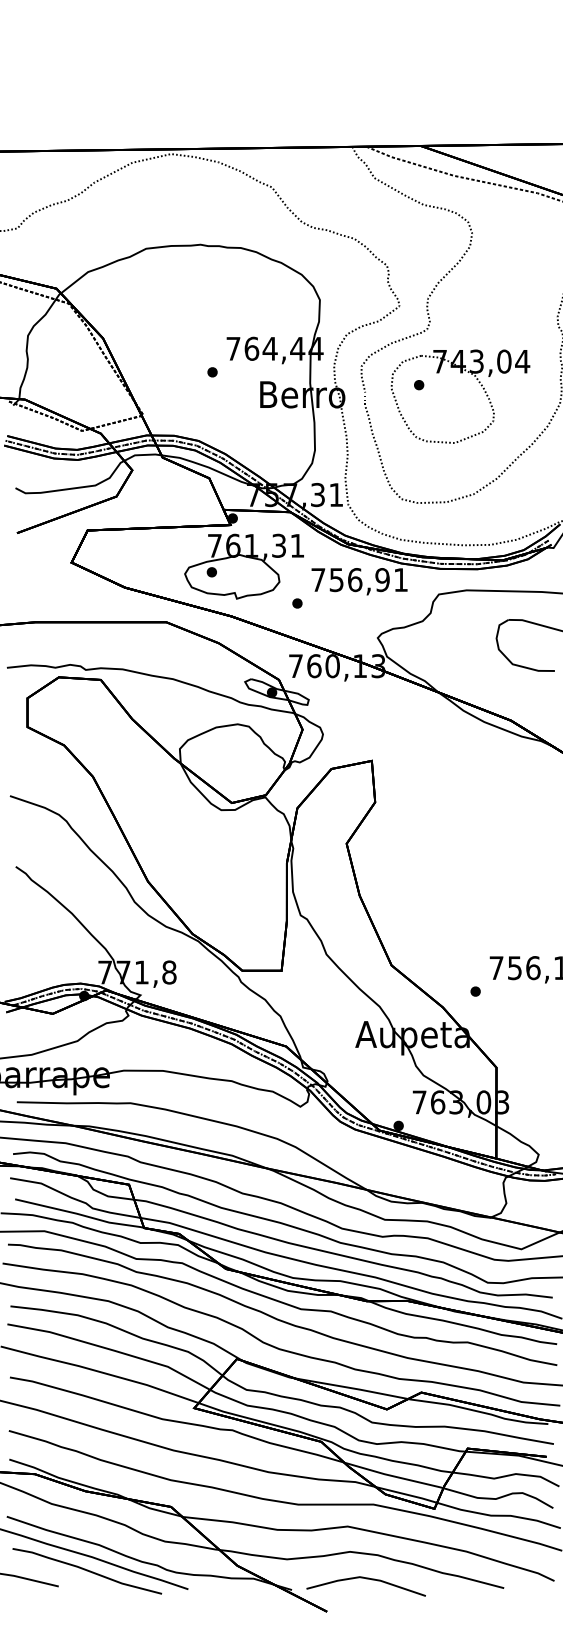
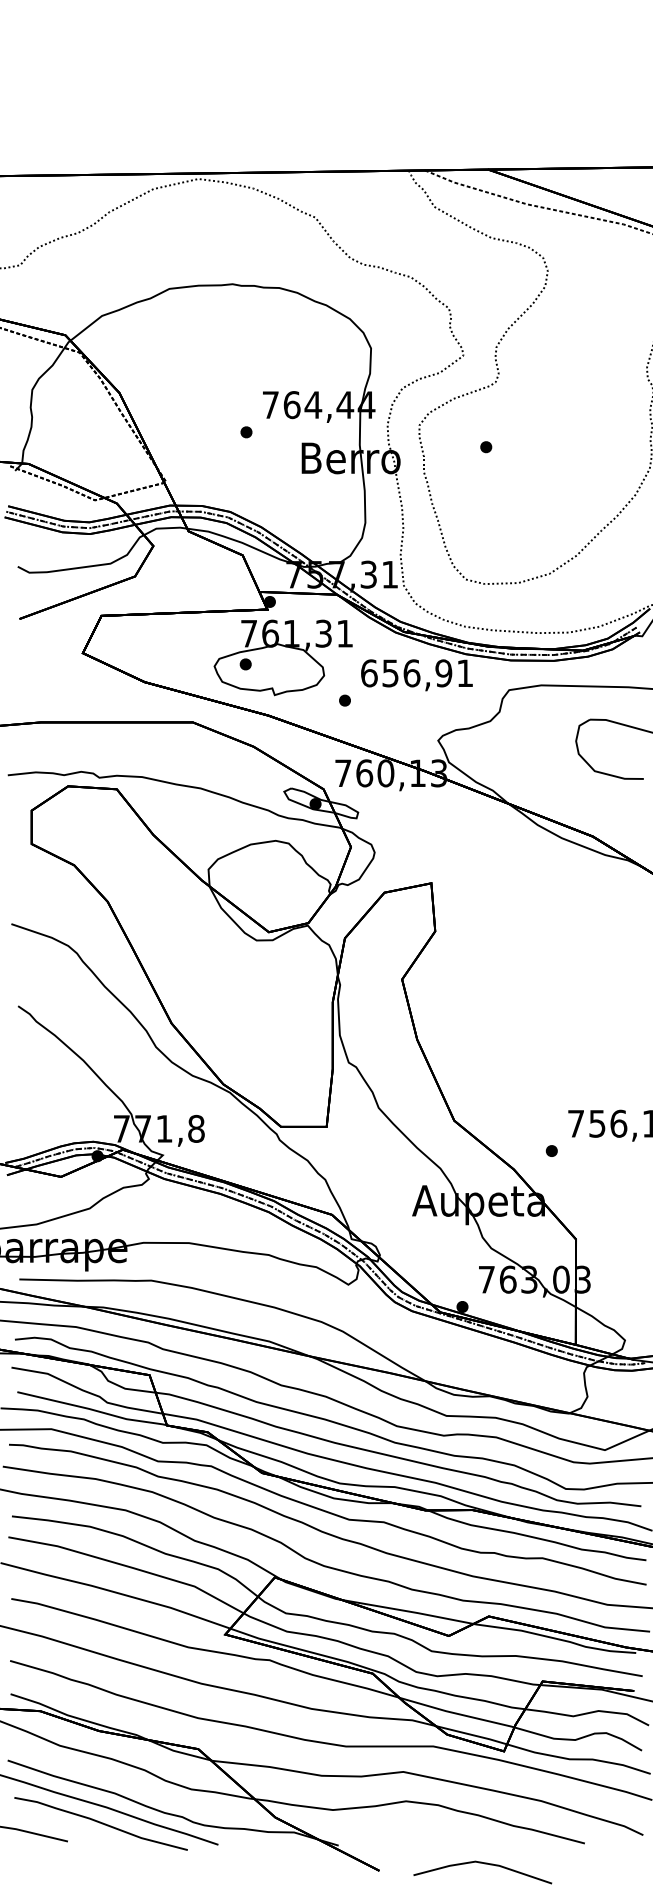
part: (478, 382) -> (555, 444), removed
text: (318, 580) -> (369, 673), 756,91 -> 656,91
line: (367, 1579) -> (484, 1864), moved

